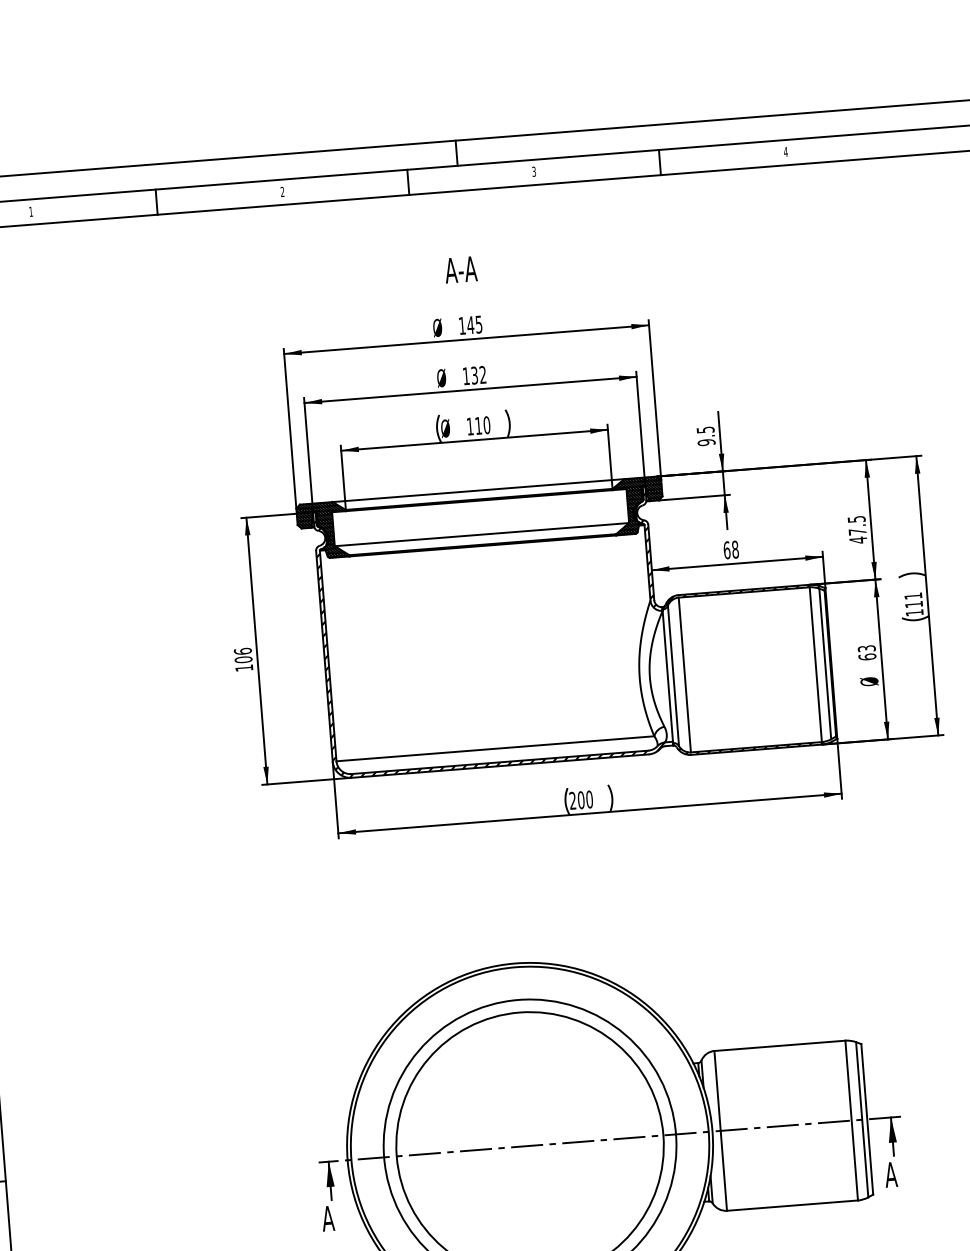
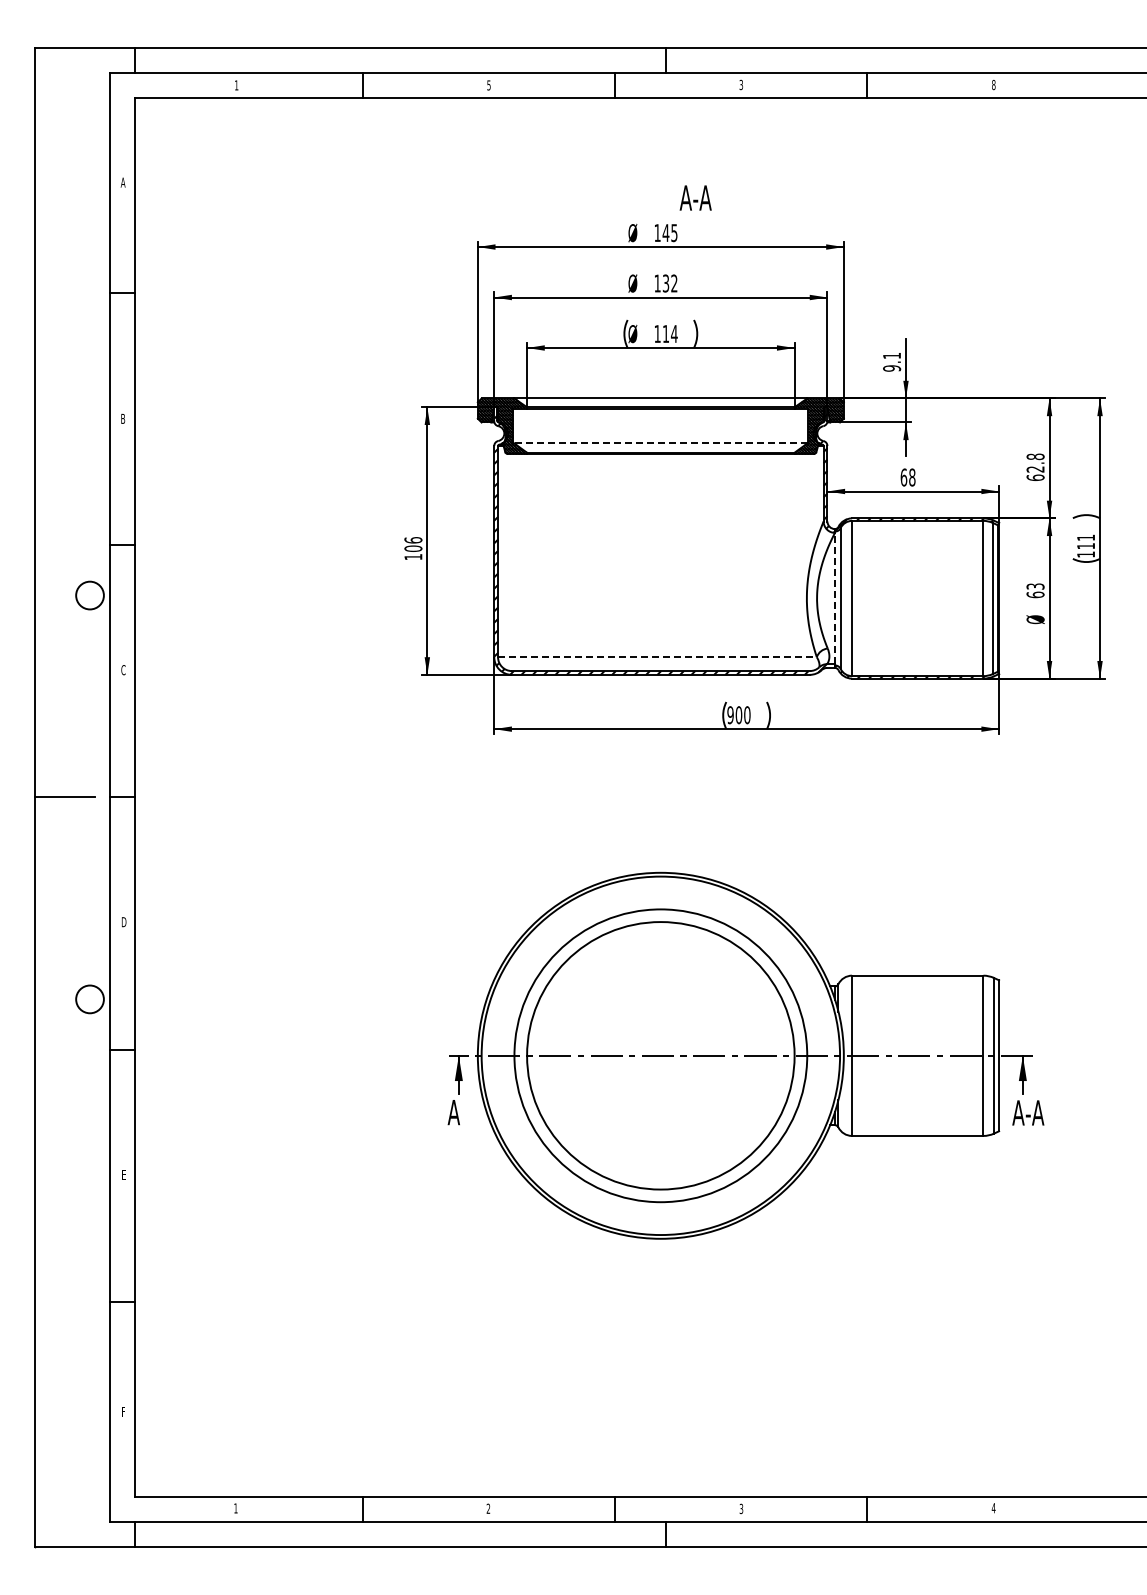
text: (785, 151) -> (993, 84), 4 -> 8
text: (282, 192) -> (488, 85), 2 -> 5
text: (460, 269) -> (695, 197), moved
text: (487, 425) -> (674, 334), 110 -> 114
text: (706, 429) -> (892, 355), 9.5 -> 9.1
text: (857, 530) -> (1035, 467), 47.5 -> 62.8
line: (481, 534) -> (660, 442), solid -> dashed
line: (668, 676) -> (835, 598), solid -> dashed
line: (495, 749) -> (657, 657), solid -> dashed
text: (572, 801) -> (730, 715), 200 -> 900
text: (907, 1173) -> (1034, 1112), A -> A-A

